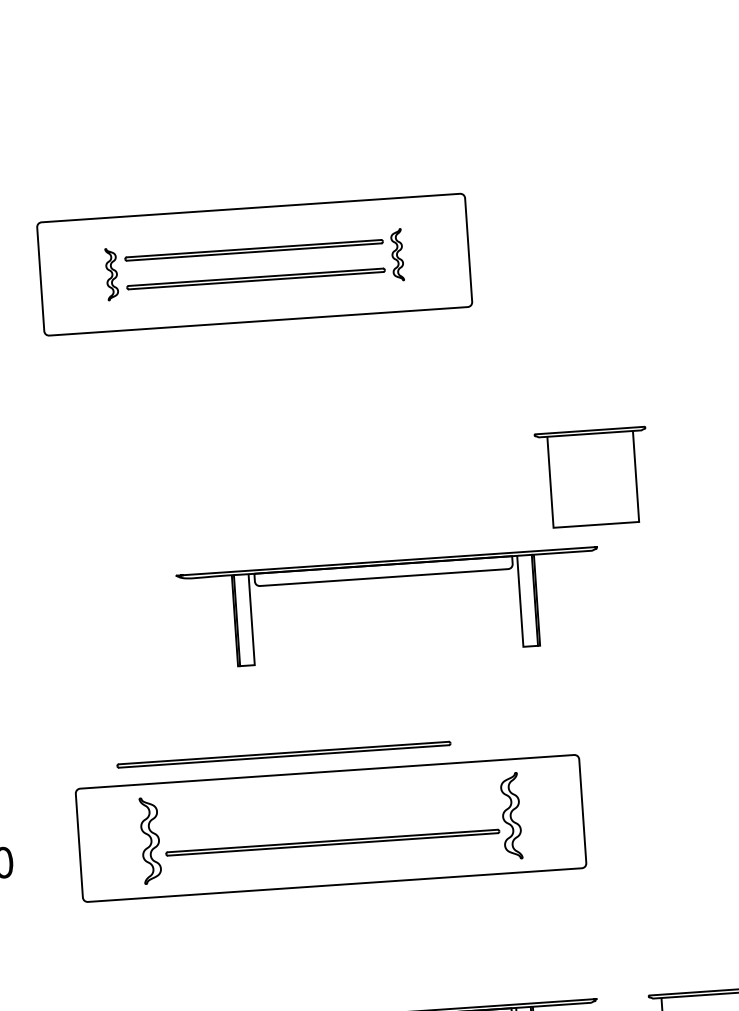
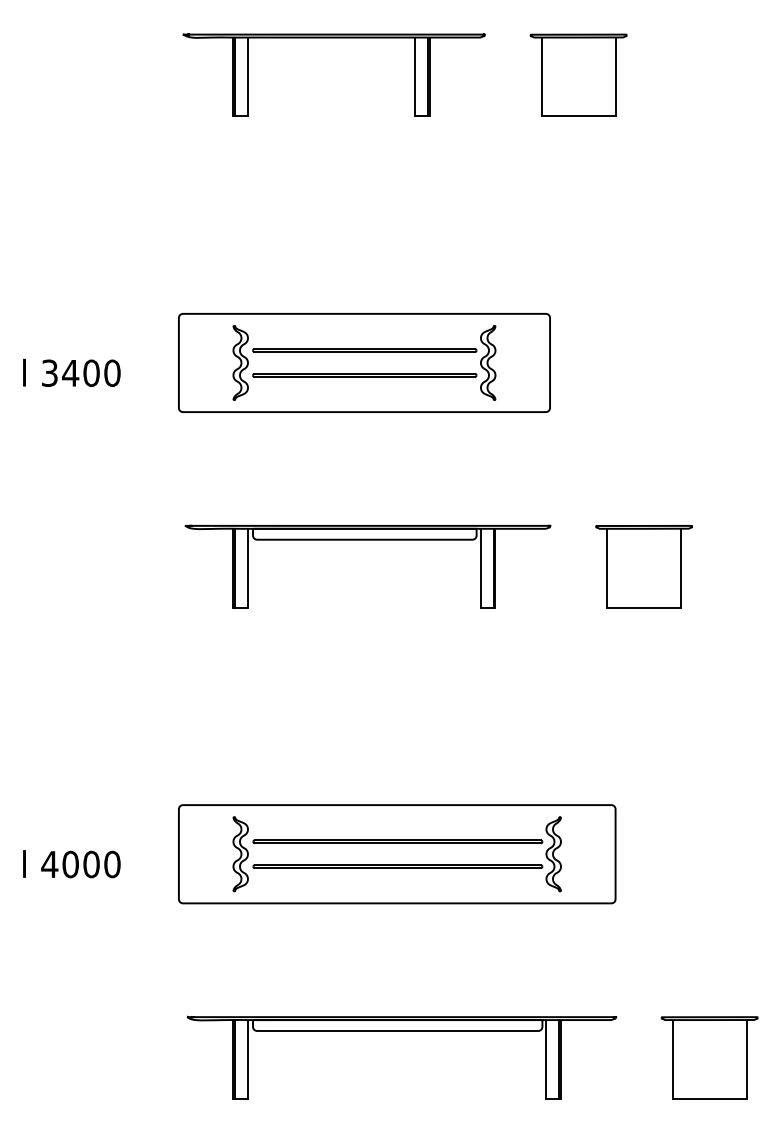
part: (397, 254) -> (488, 362), size x1.67
part: (111, 273) -> (240, 362), size x1.67
part: (387, 578) -> (367, 540), moved
part: (283, 754) -> (397, 841), moved

